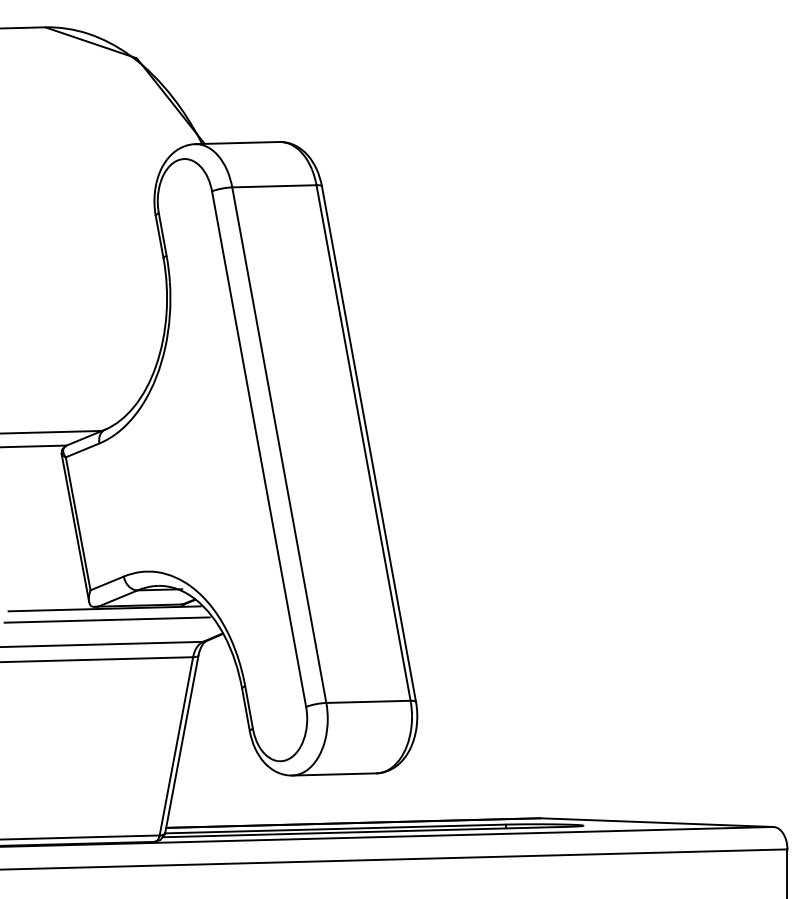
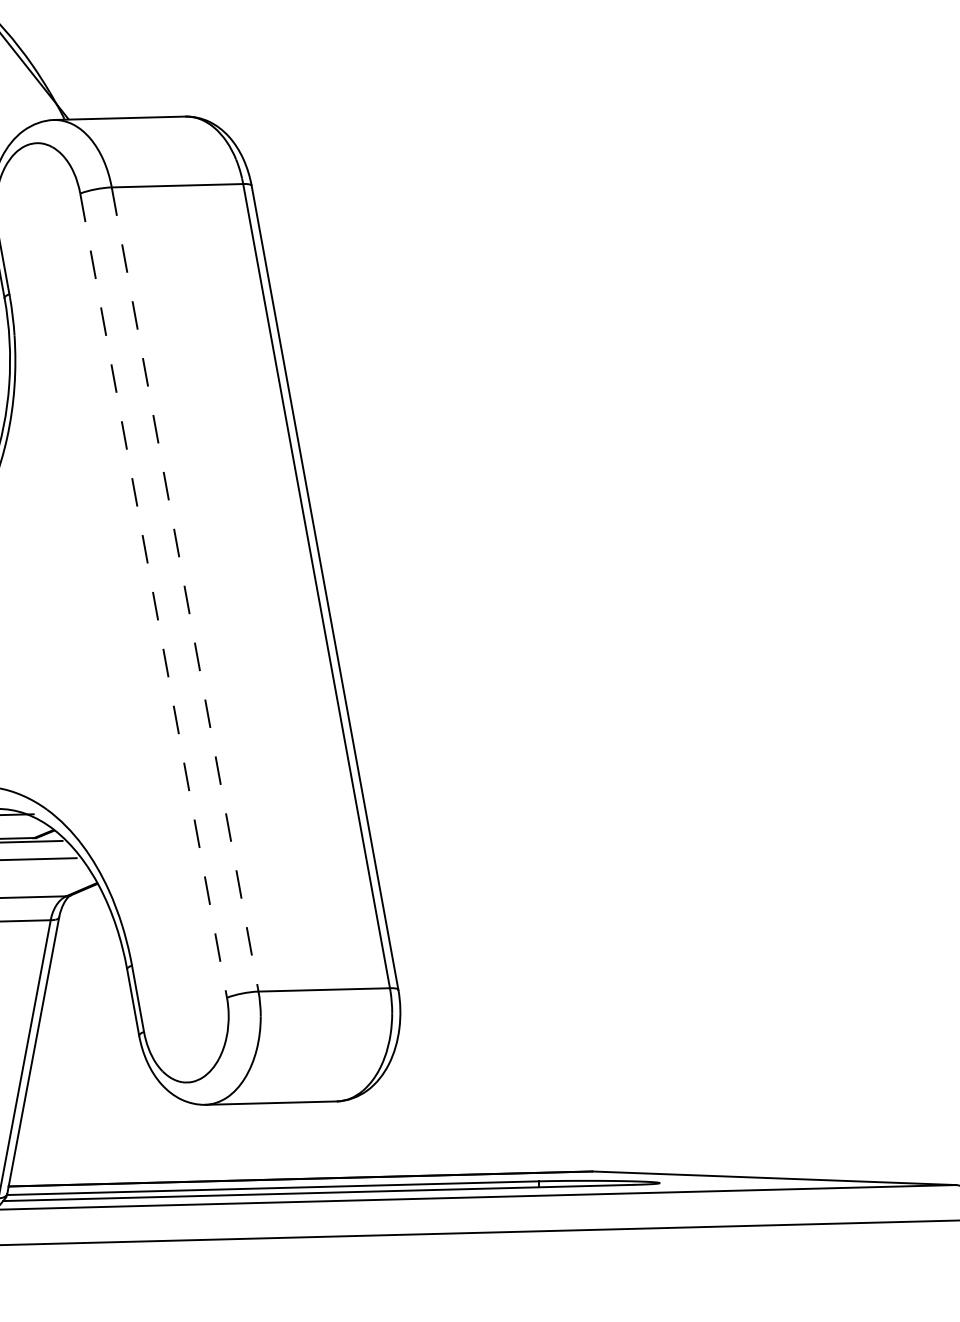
line: (279, 445) -> (185, 590), solid -> dashed
line: (259, 449) -> (154, 596), solid -> dashed

